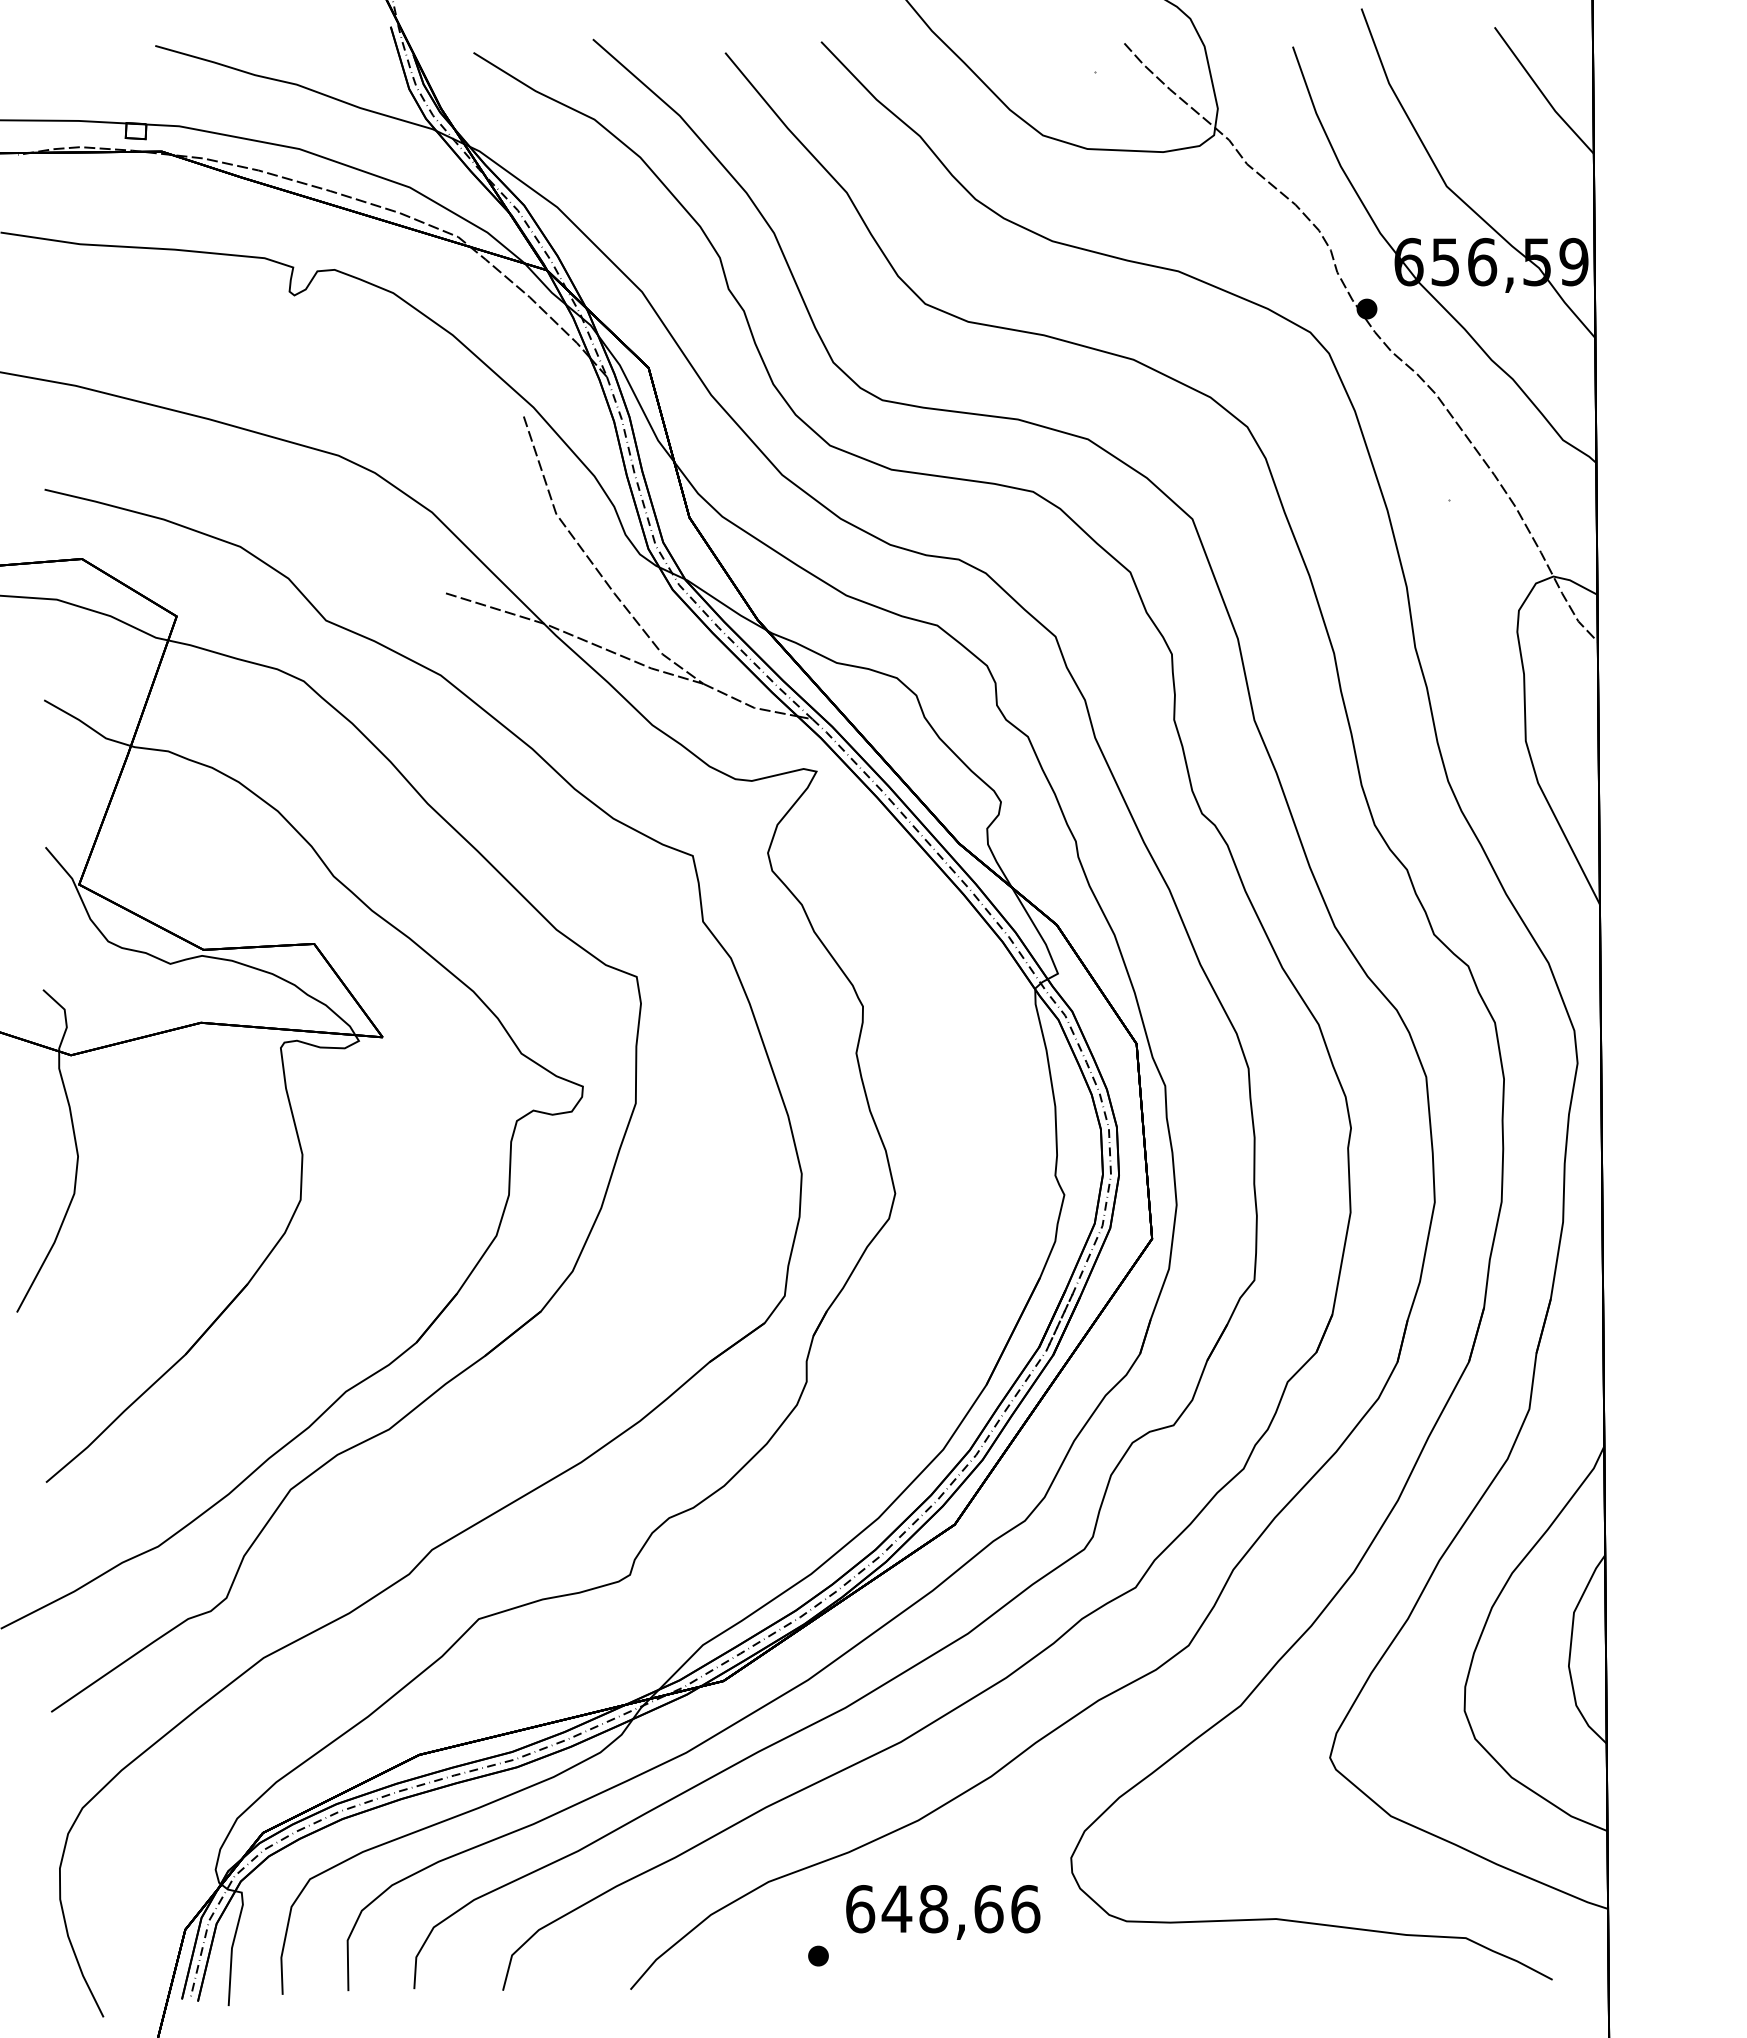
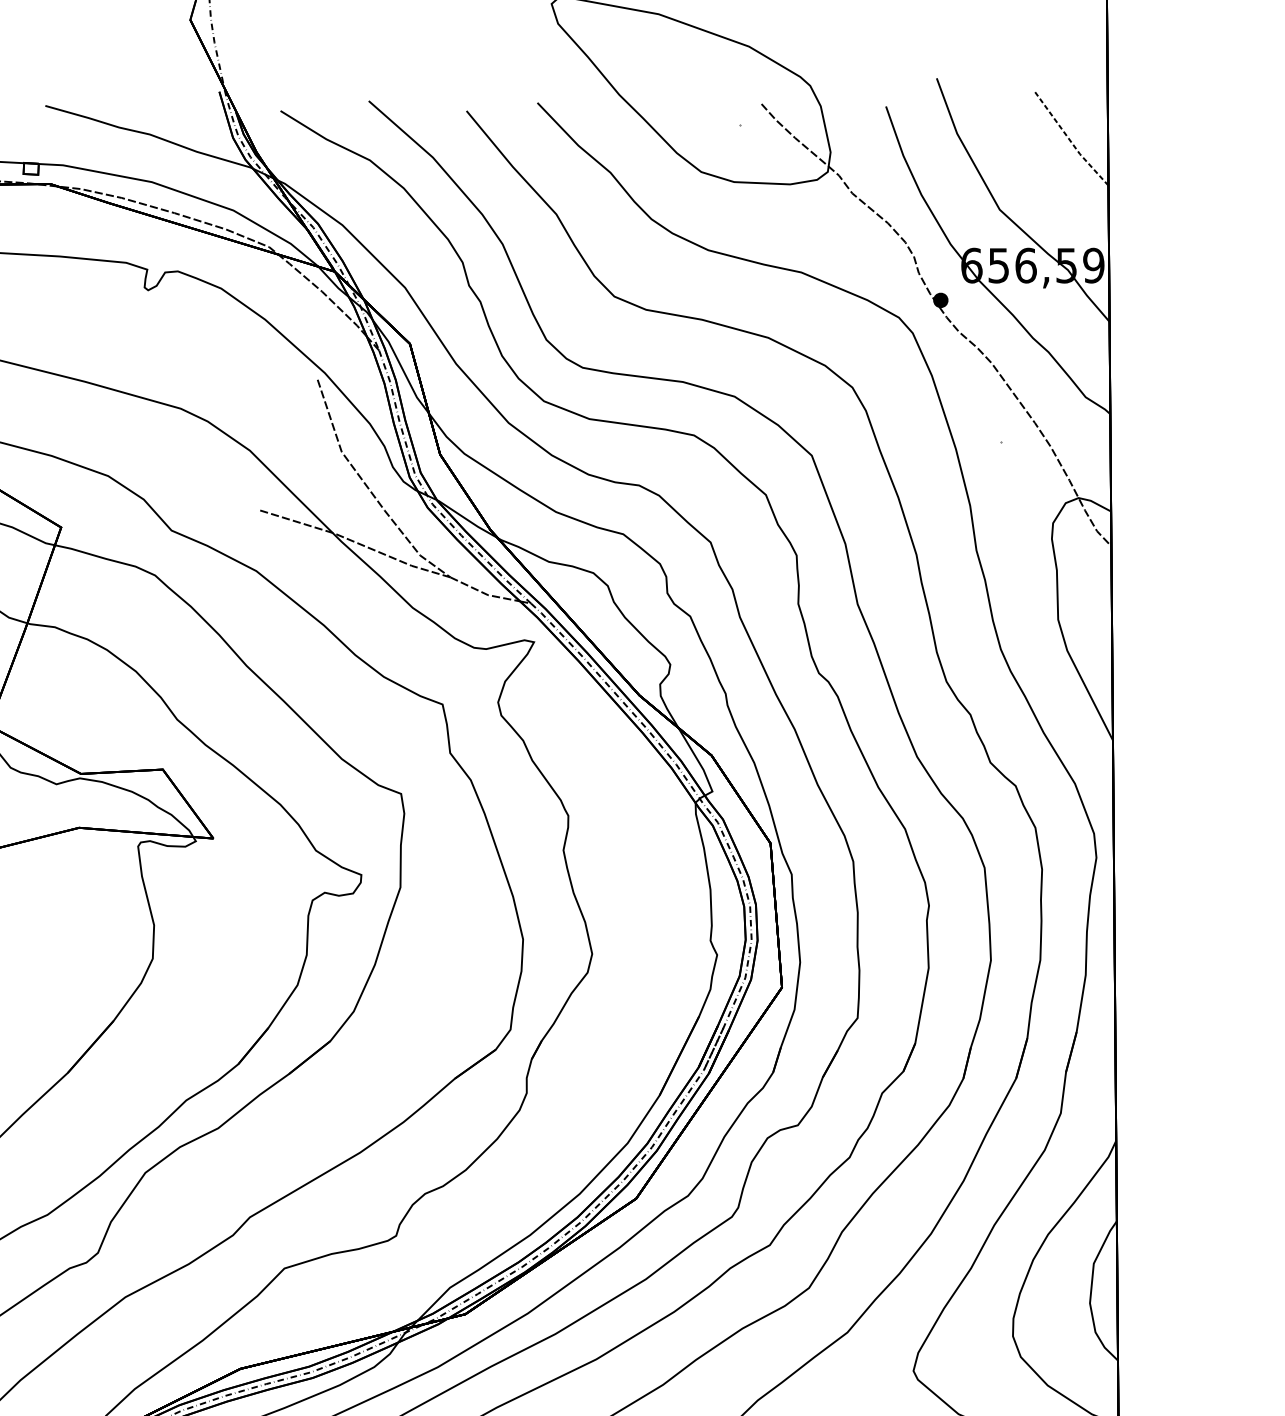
line: (1541, 92) -> (1069, 140), solid -> dashed

